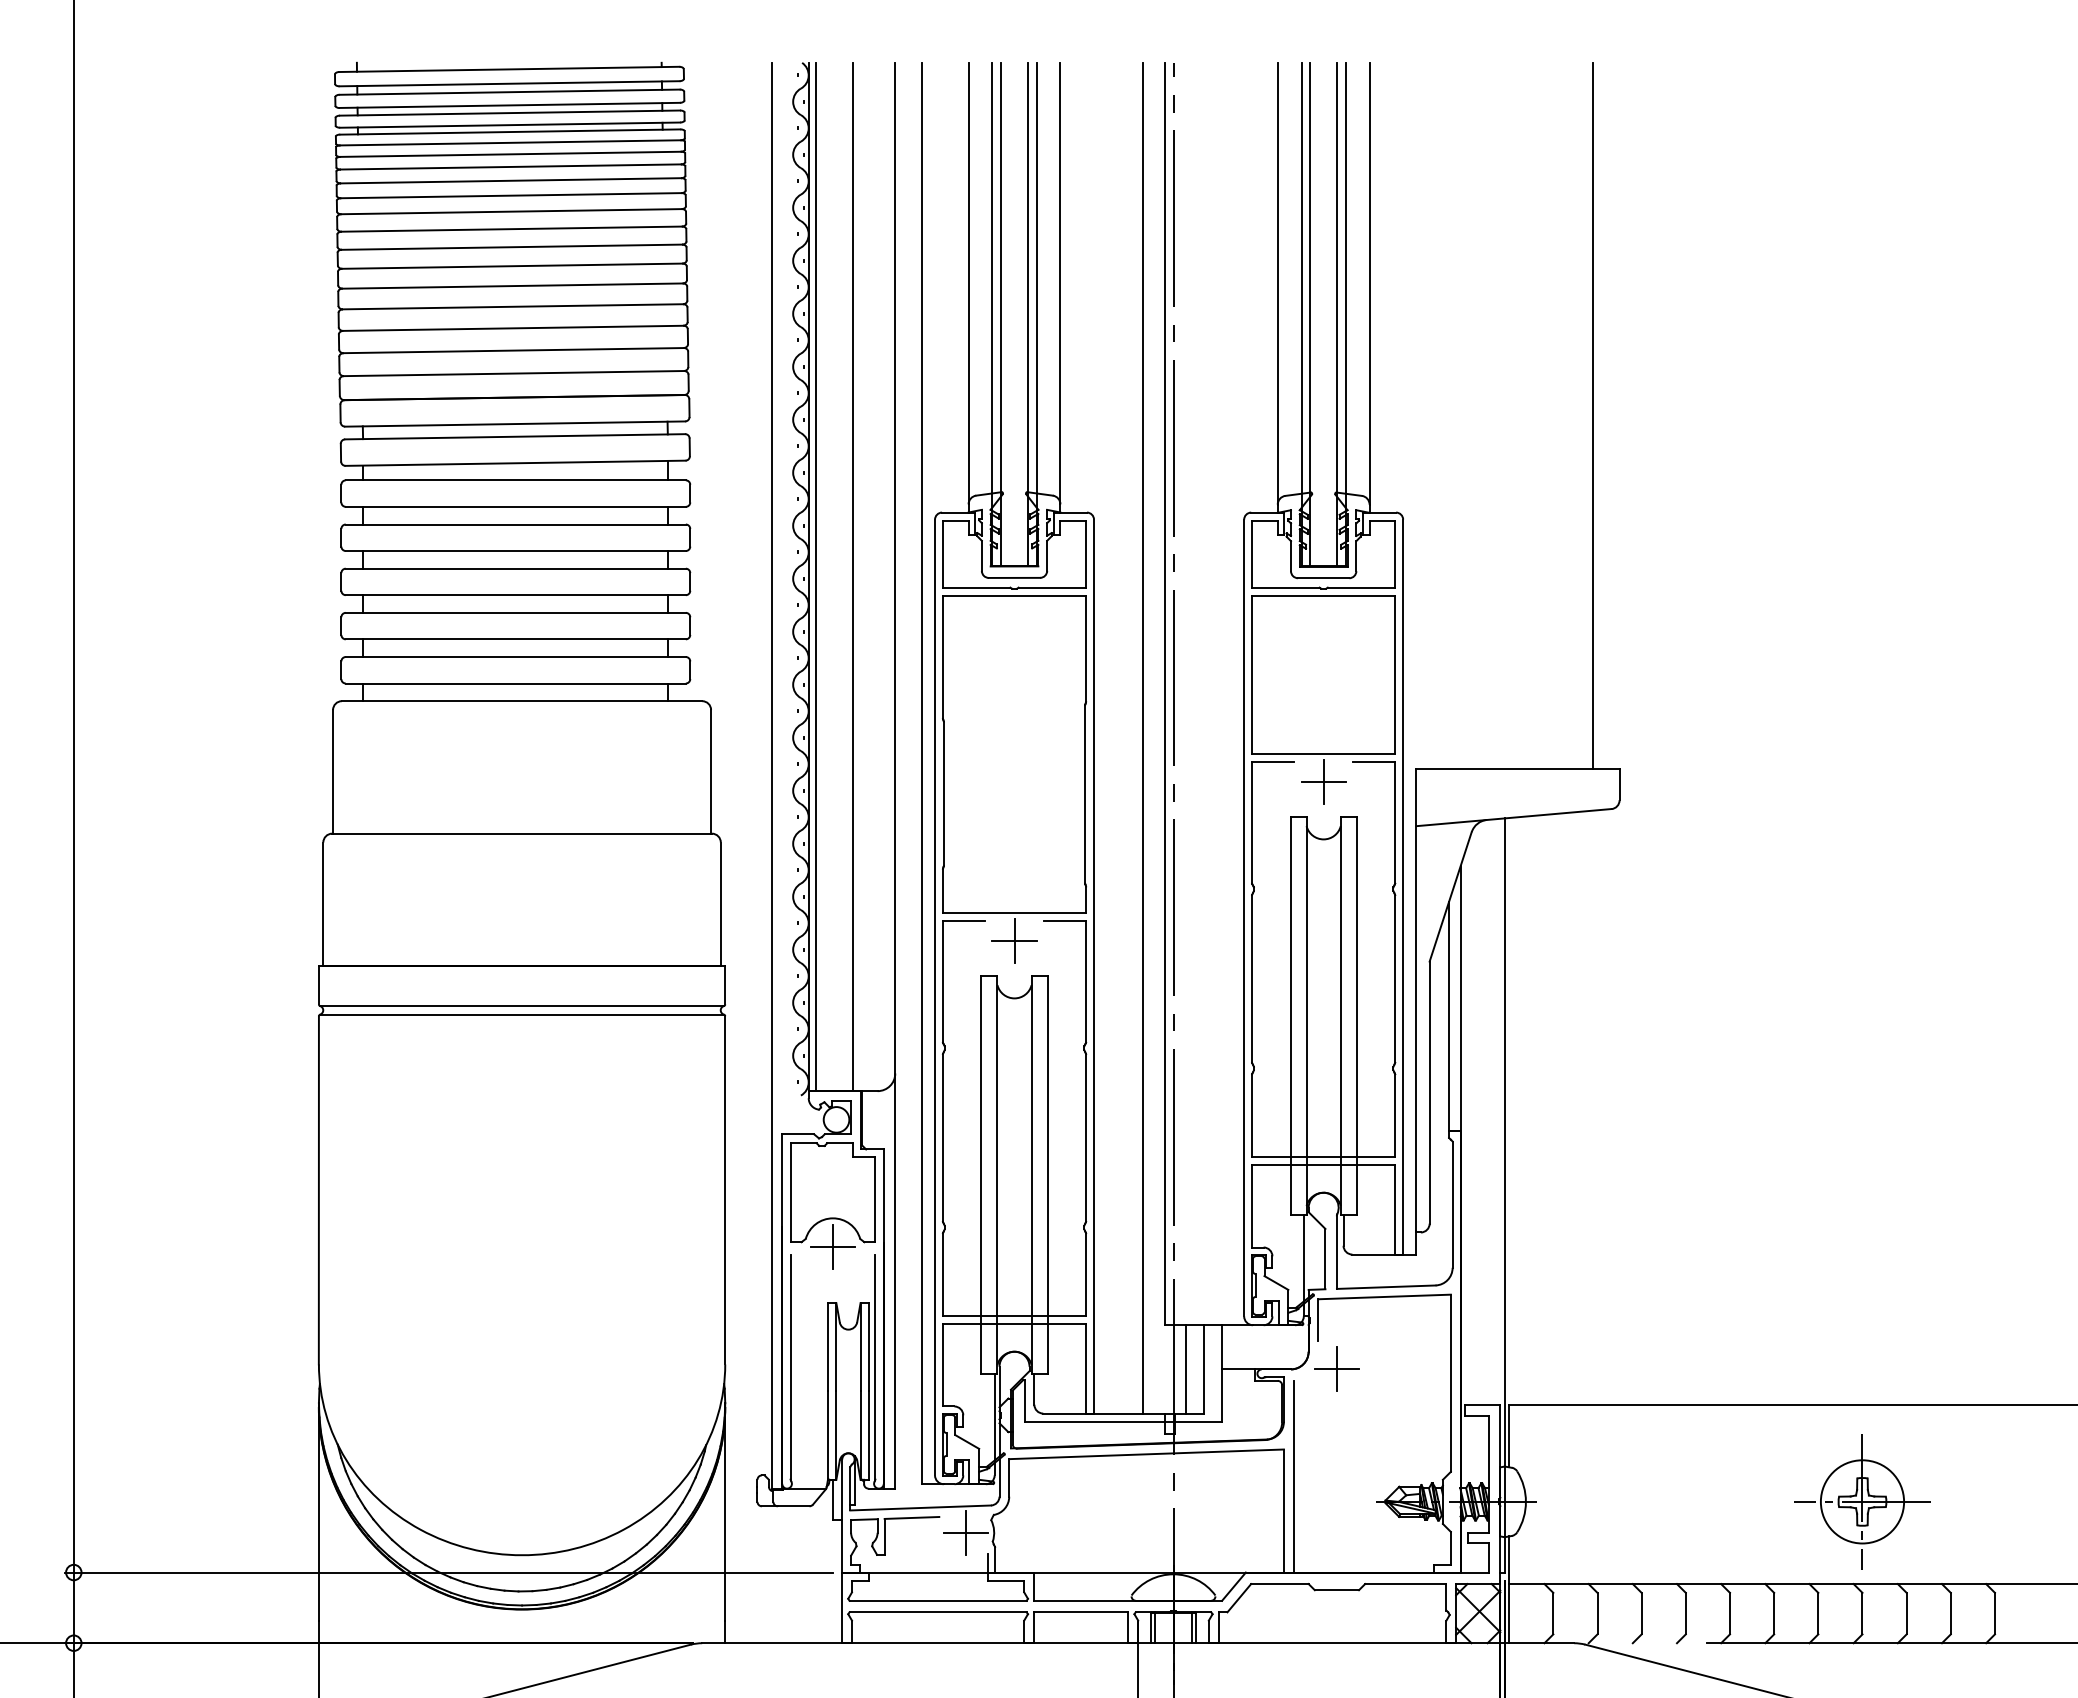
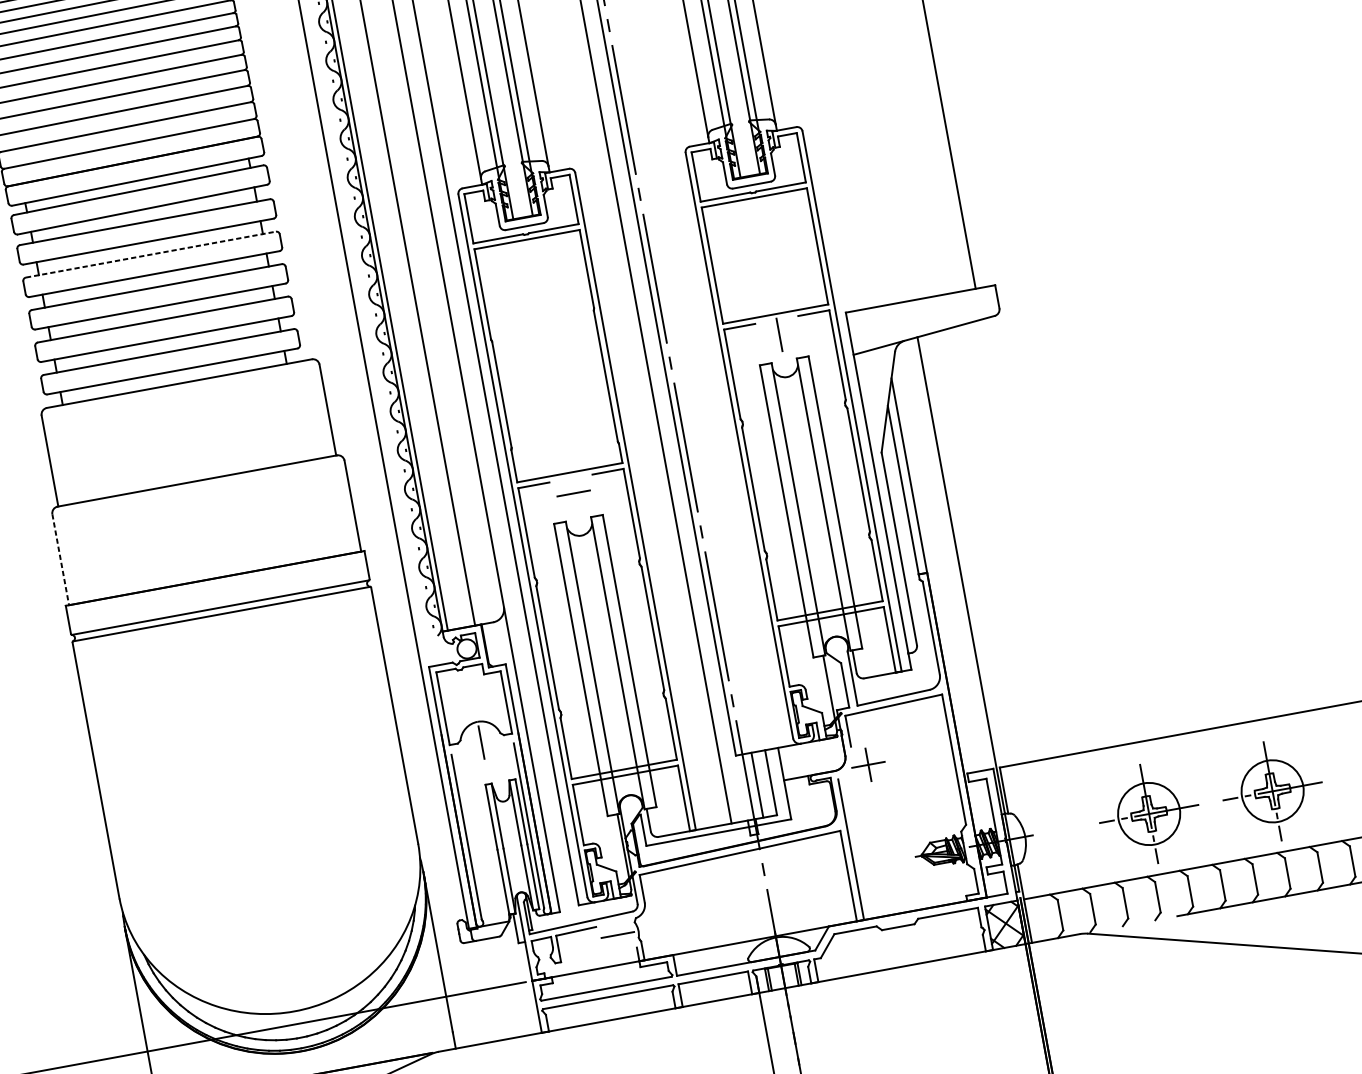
line: (516, 524) -> (151, 254), solid -> dashed
line: (1323, 782) -> (779, 335), removed
line: (323, 904) -> (60, 559), solid -> dashed
line: (1014, 940) -> (573, 493), removed
line: (832, 1246) -> (481, 742), removed
part: (1694, 1501) -> (1149, 813), added
line: (965, 1532) -> (617, 934), removed

